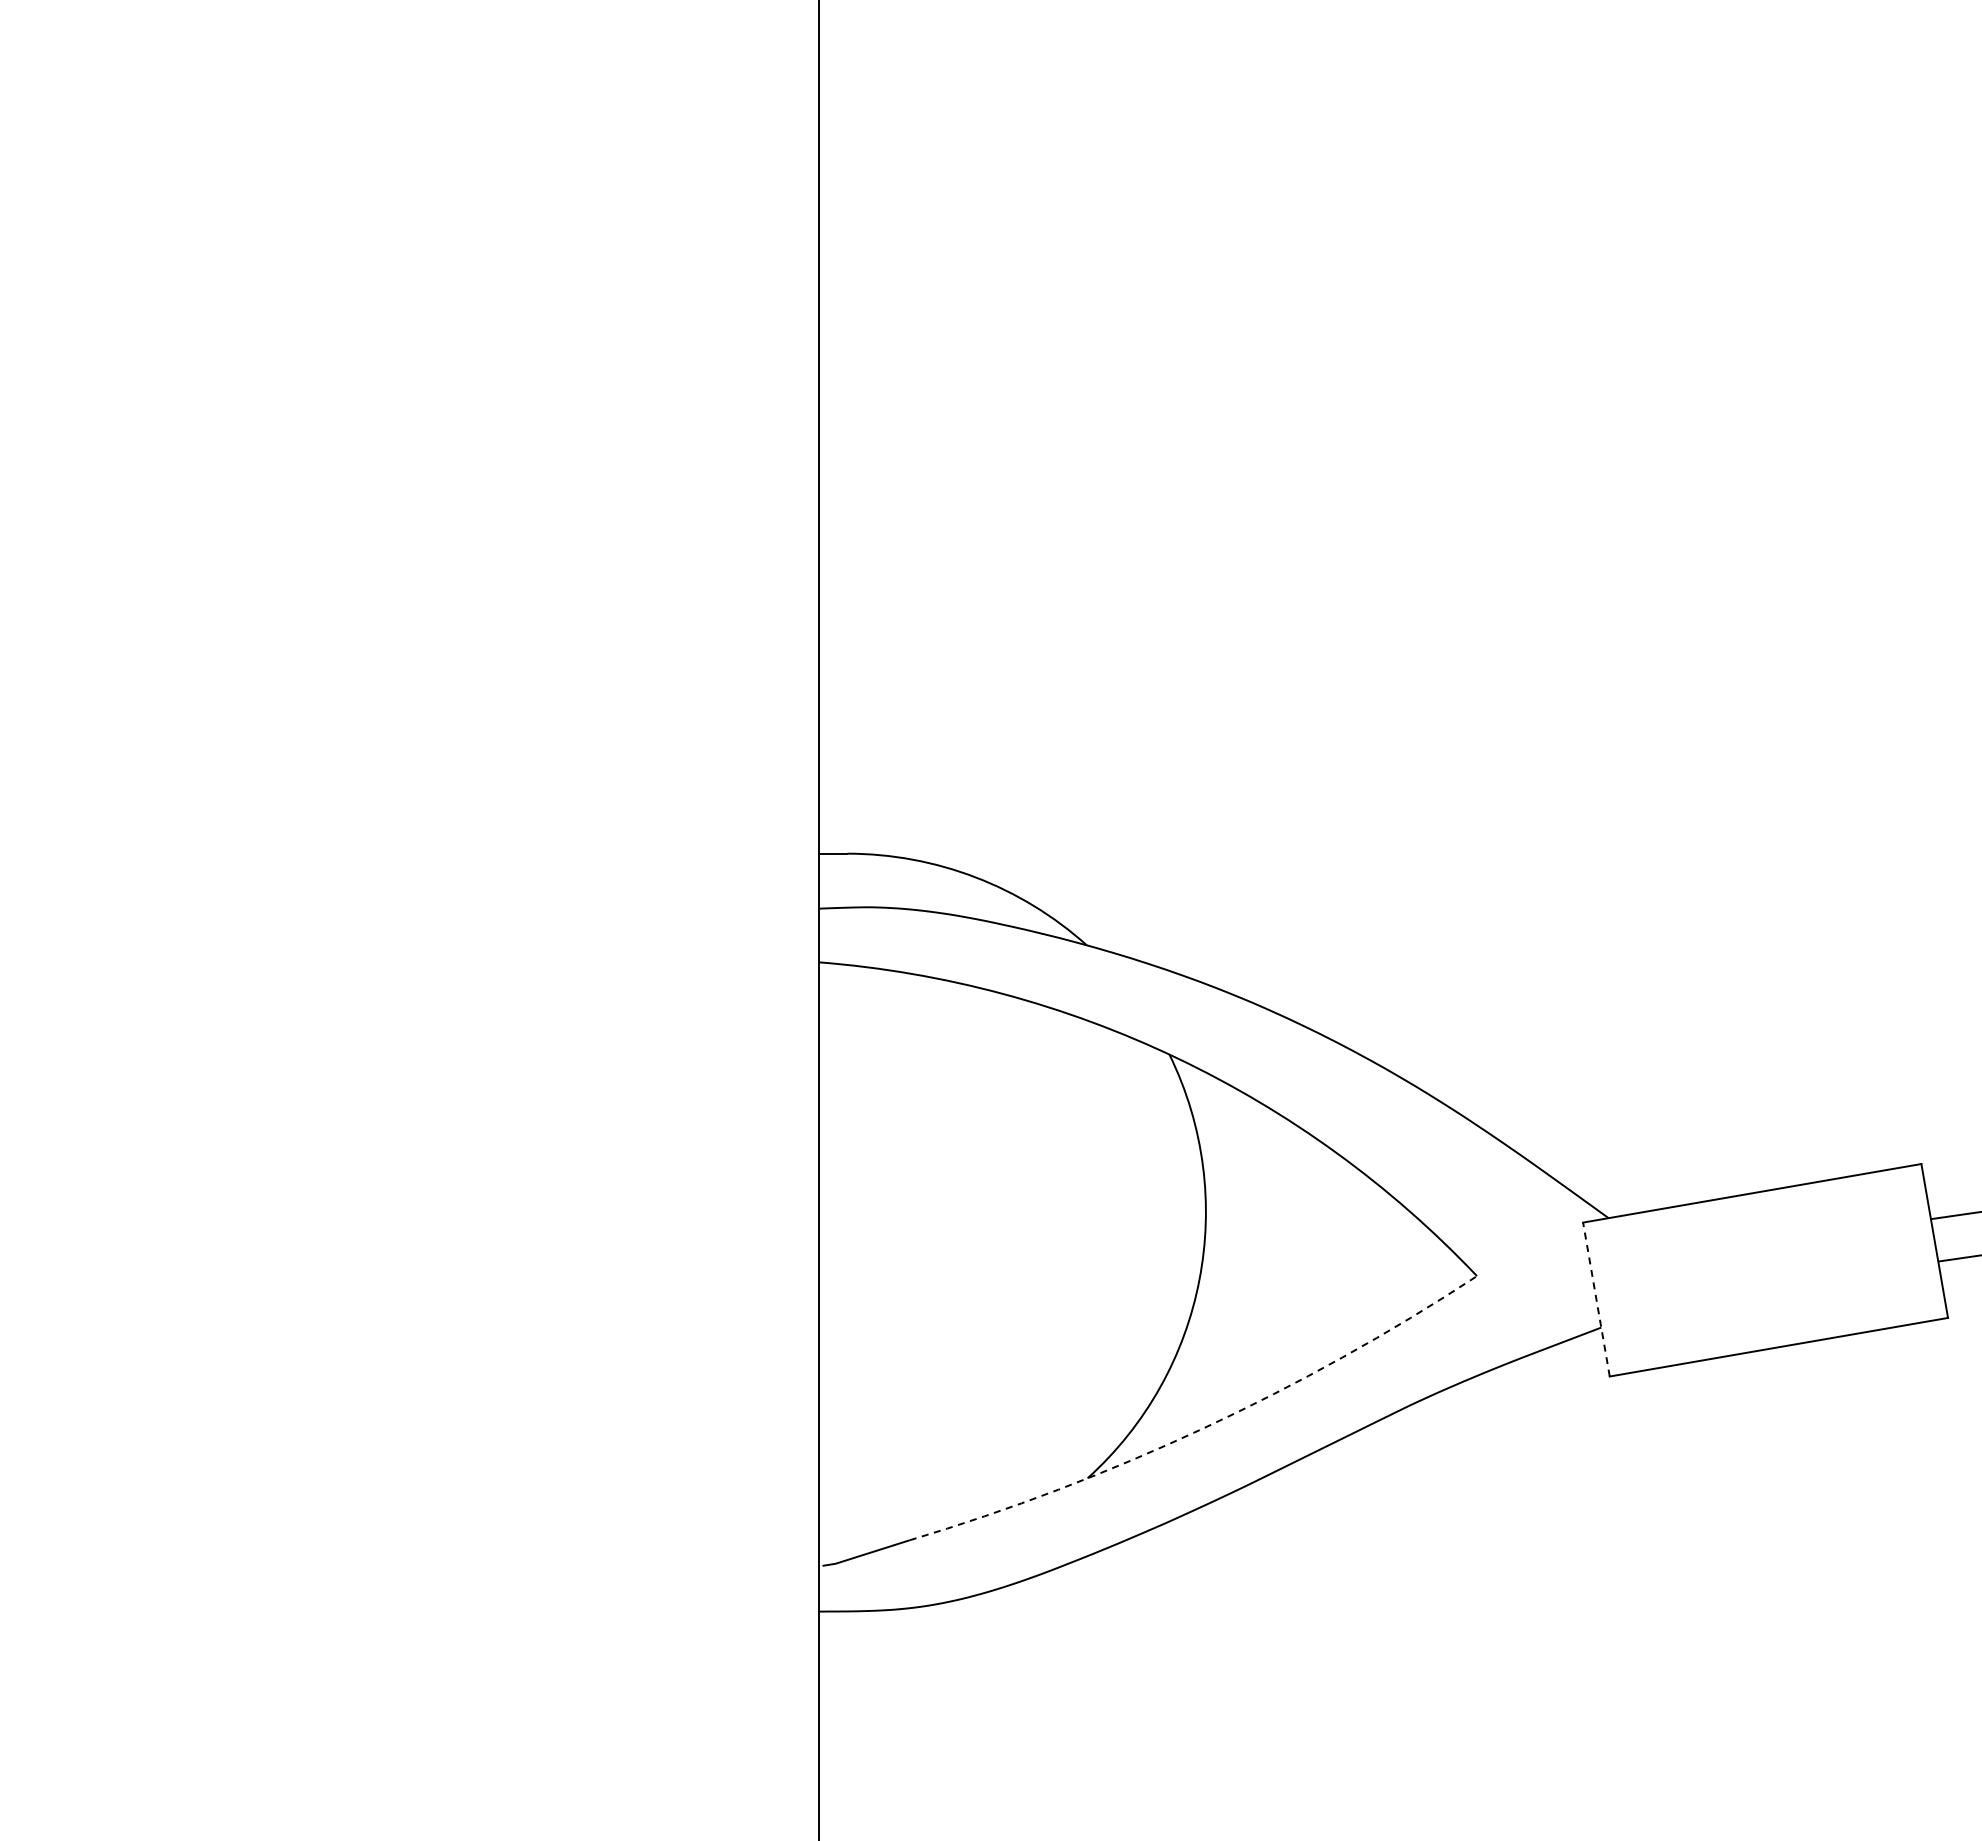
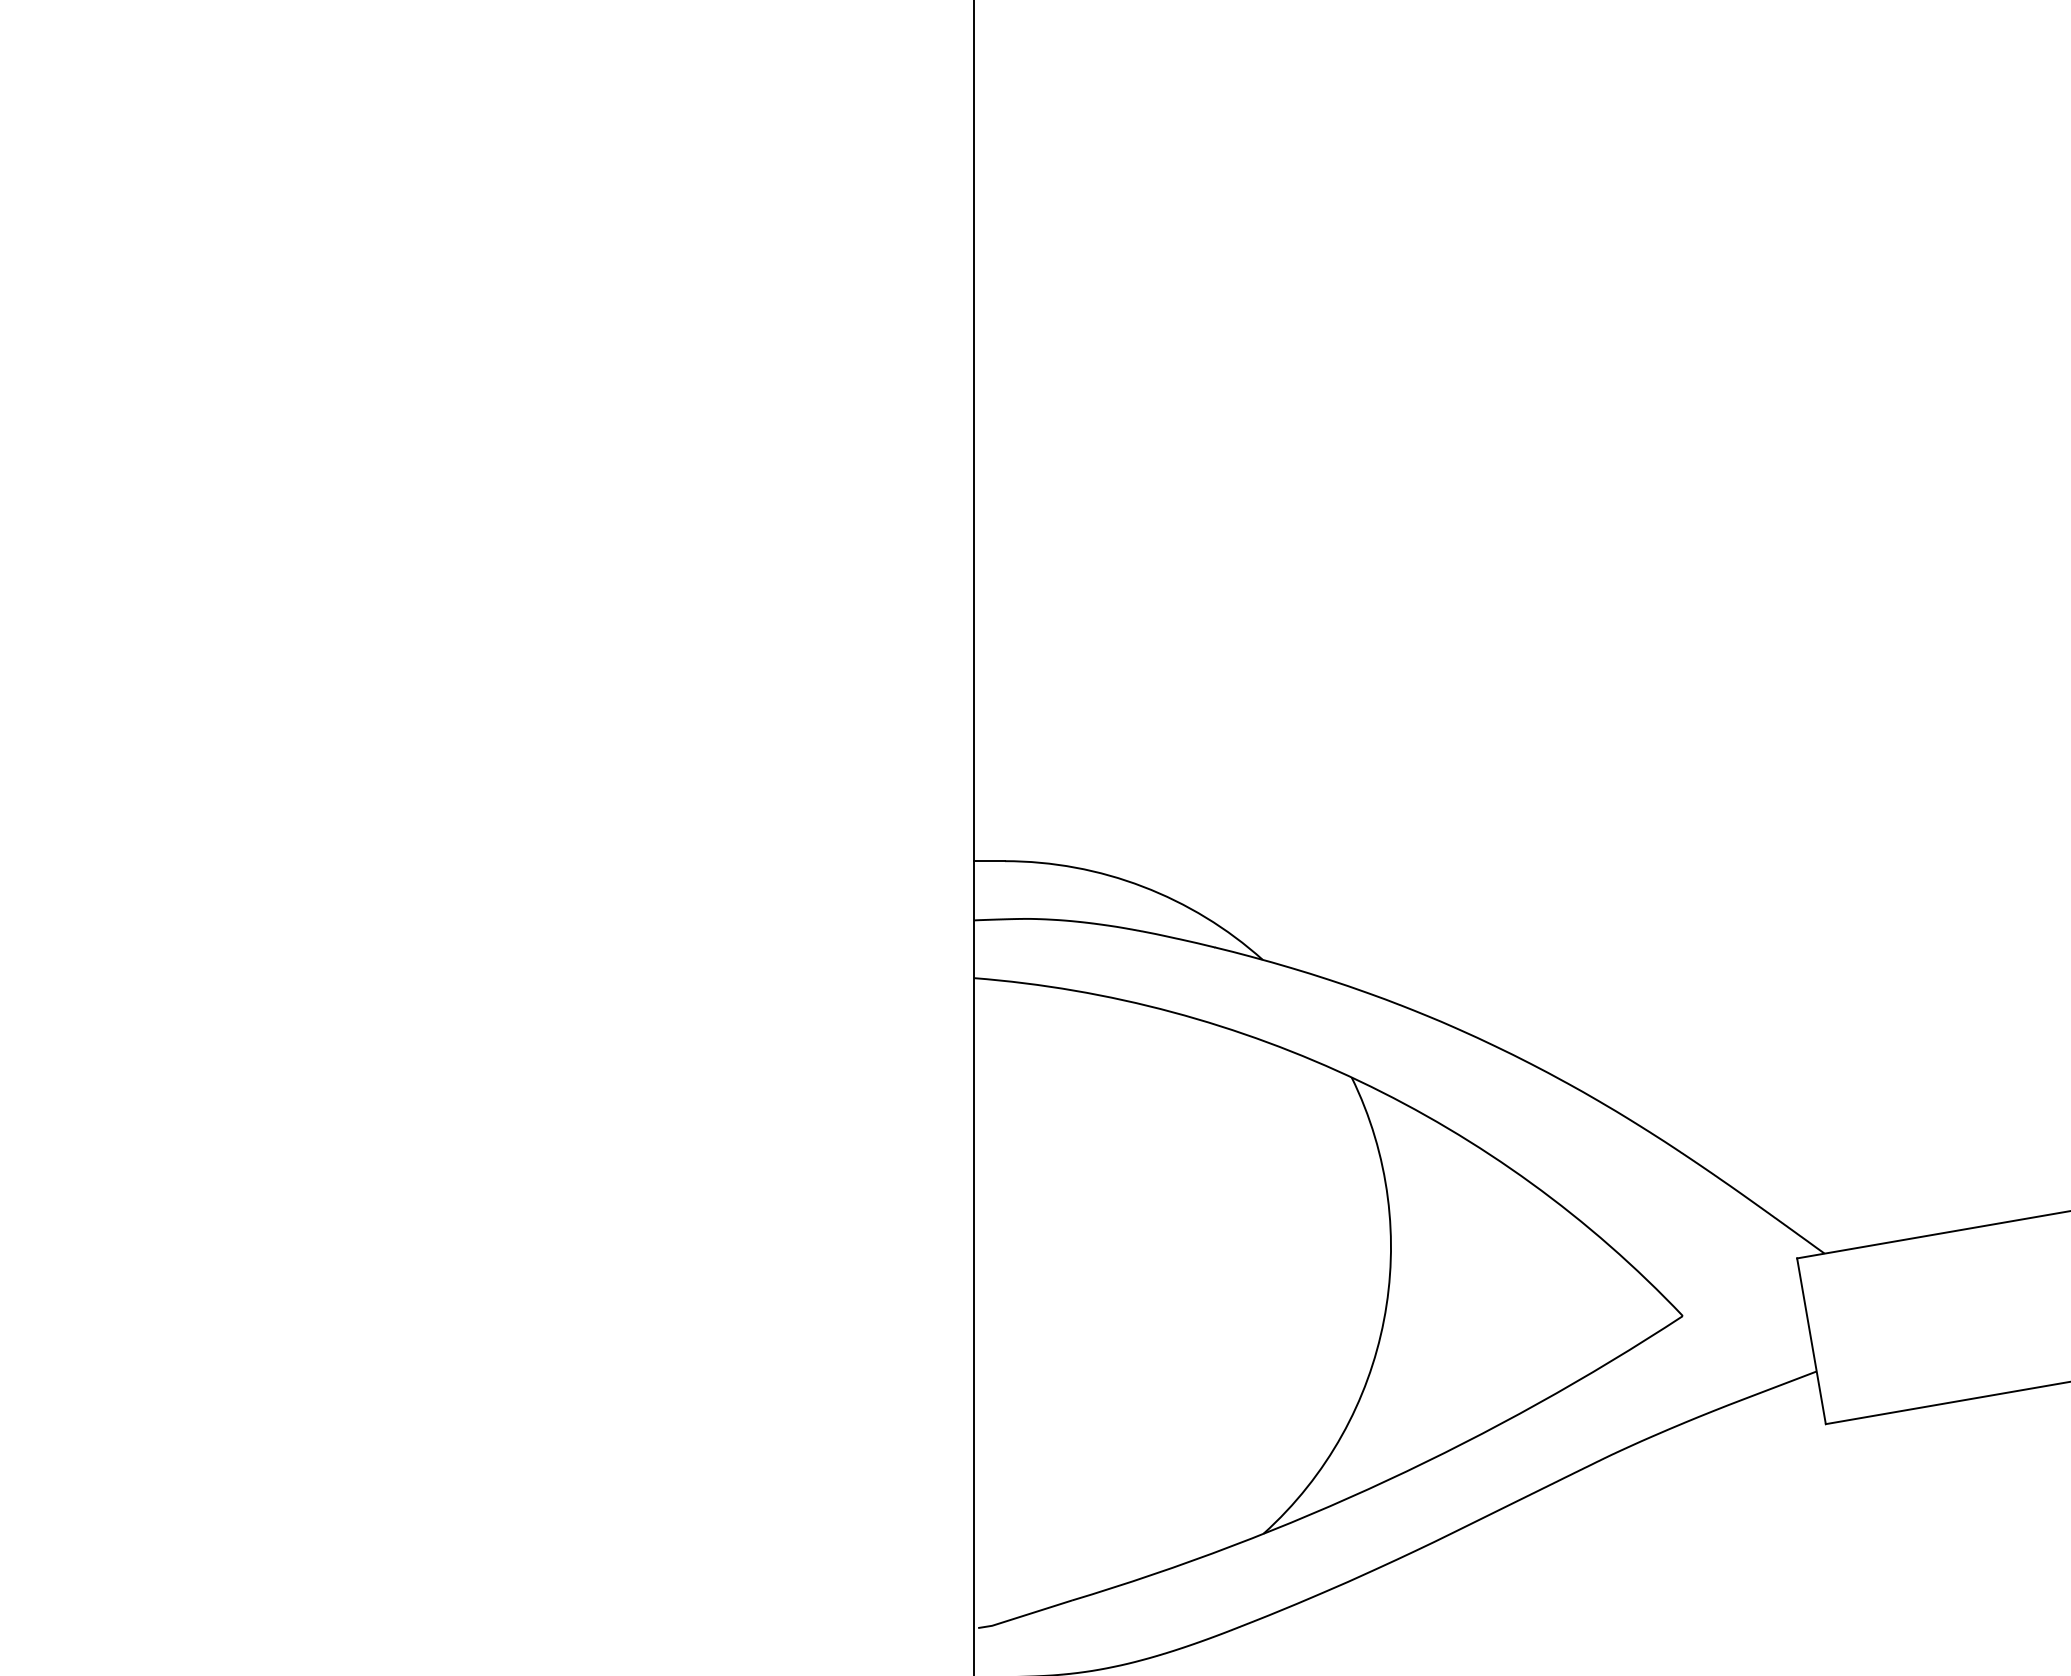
line: (1596, 1299) -> (1811, 1341), dashed -> solid
arc: (1202, 1428) -> (1387, 1480), dashed -> solid

